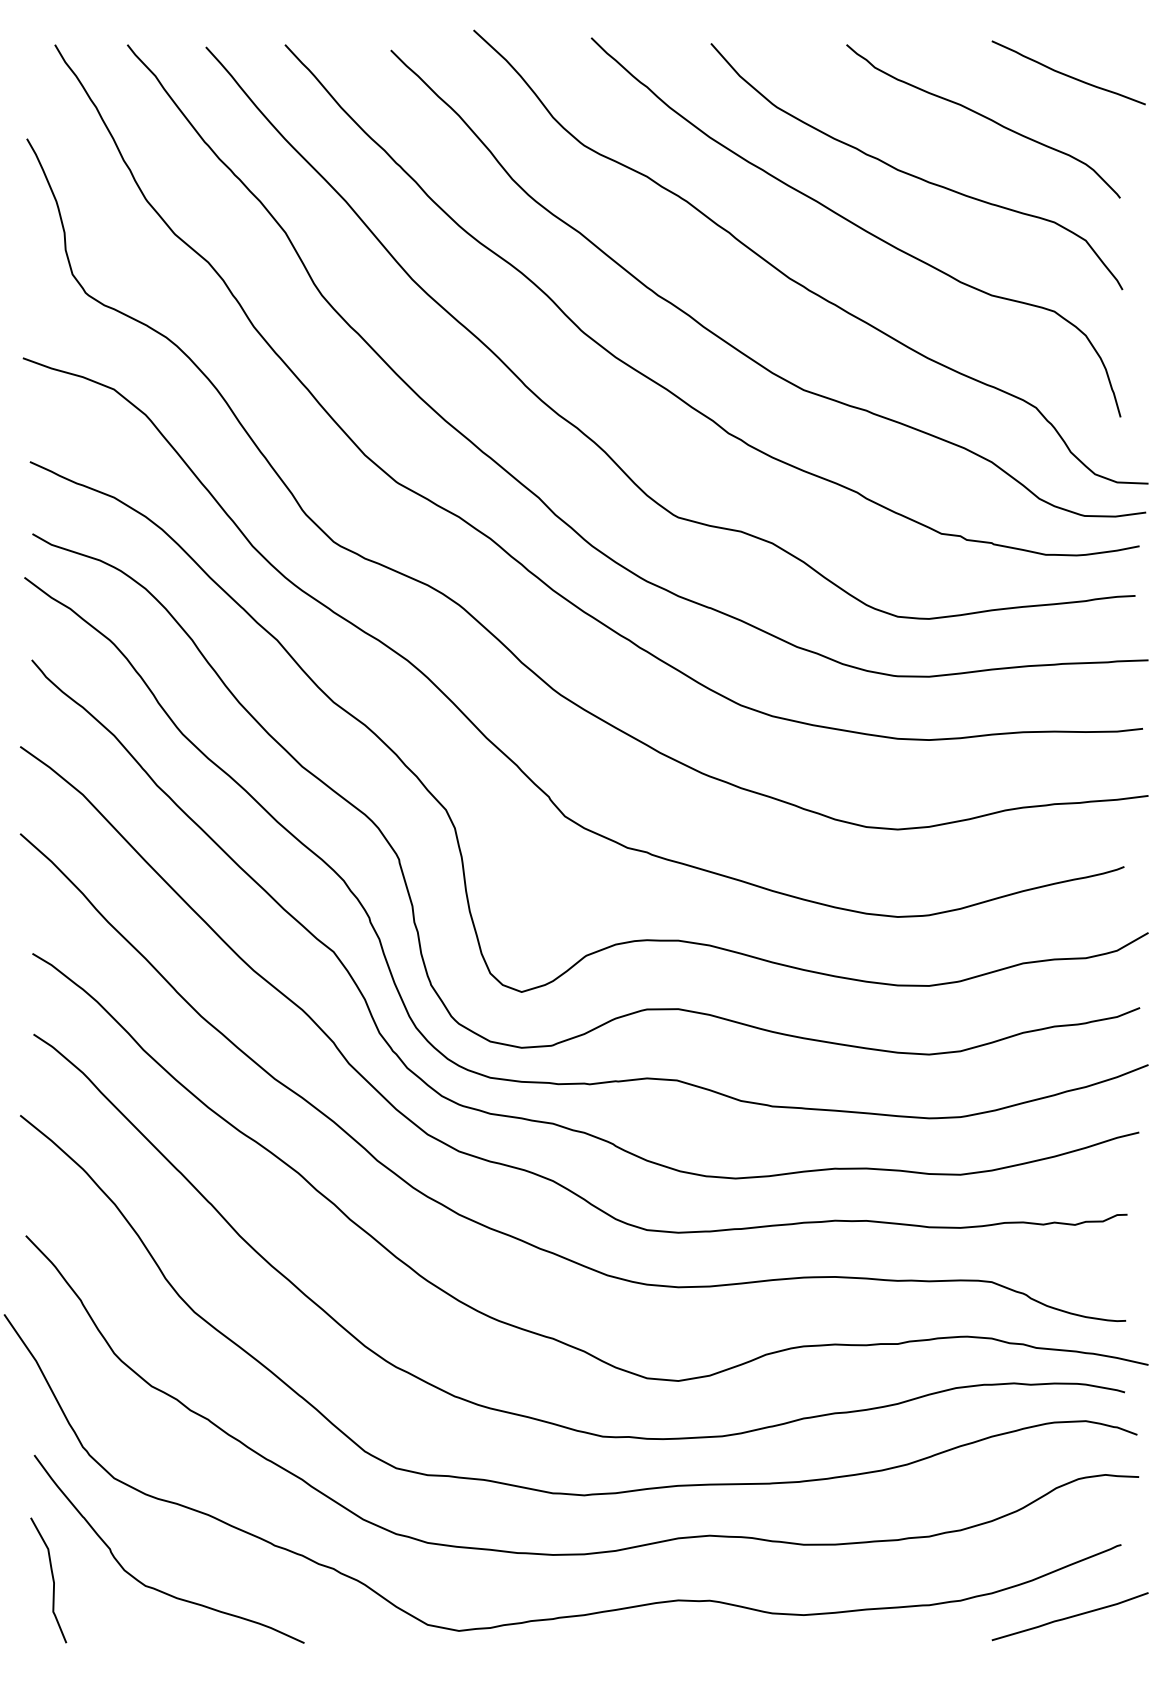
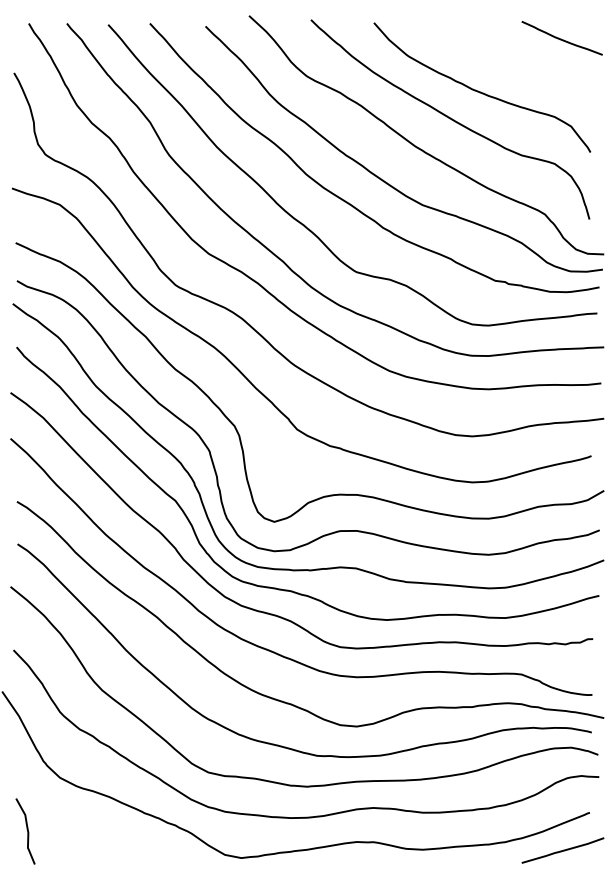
curve: (983, 118) -> (517, 62), removed
curve: (153, 1586) -> (80, 834), removed

